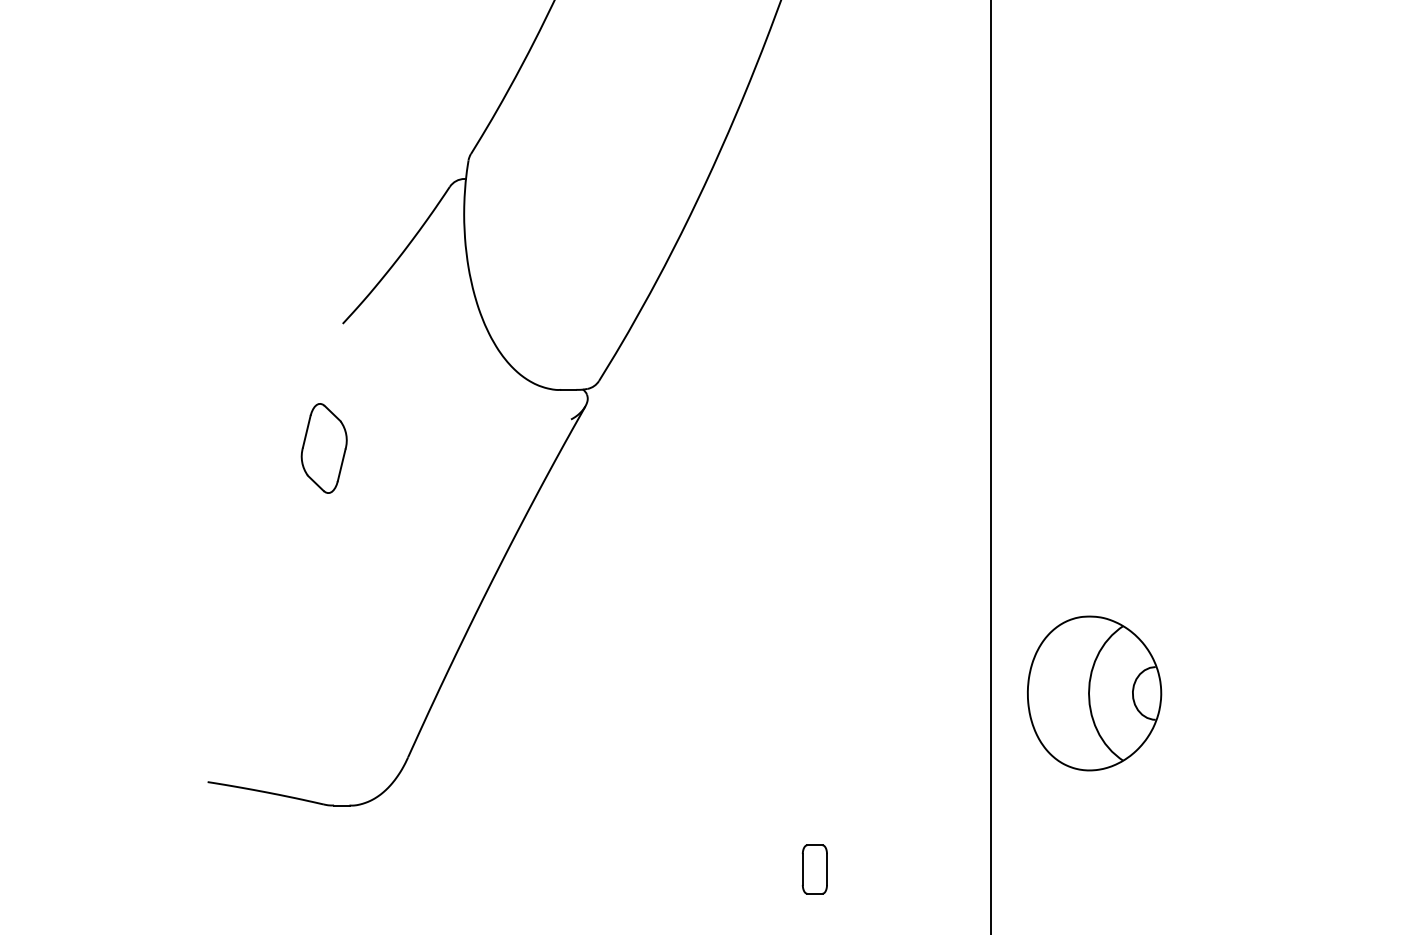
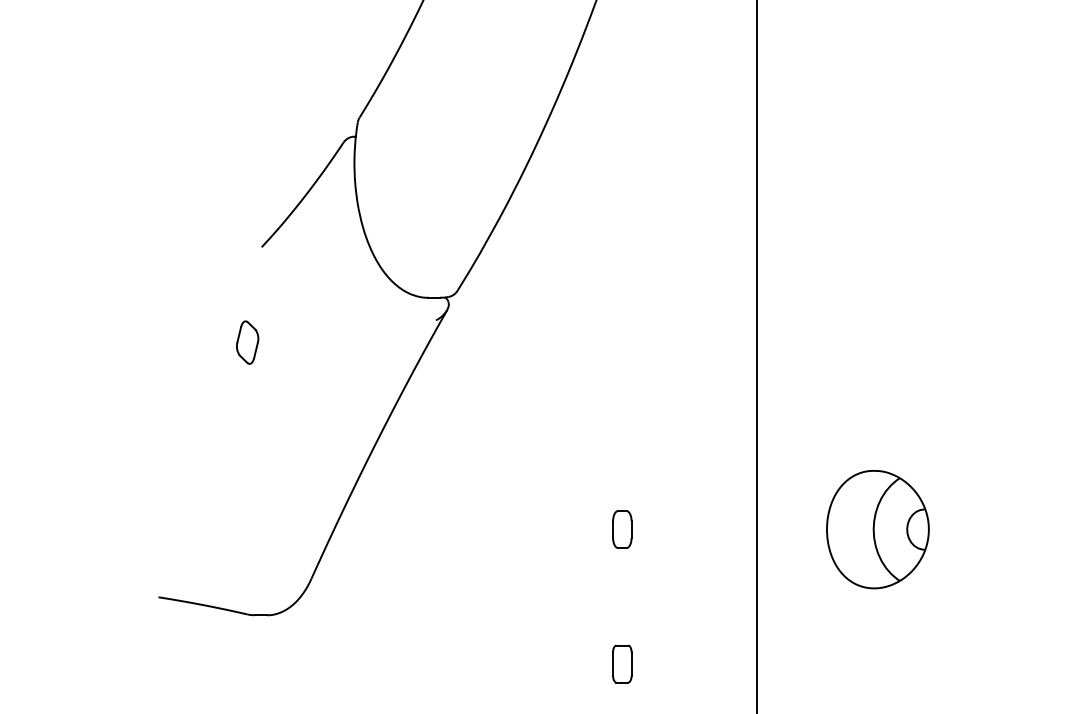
part: (324, 448) -> (247, 342), size x0.62
part: (814, 693) -> (622, 529), added
part: (1094, 693) -> (877, 529), moved

